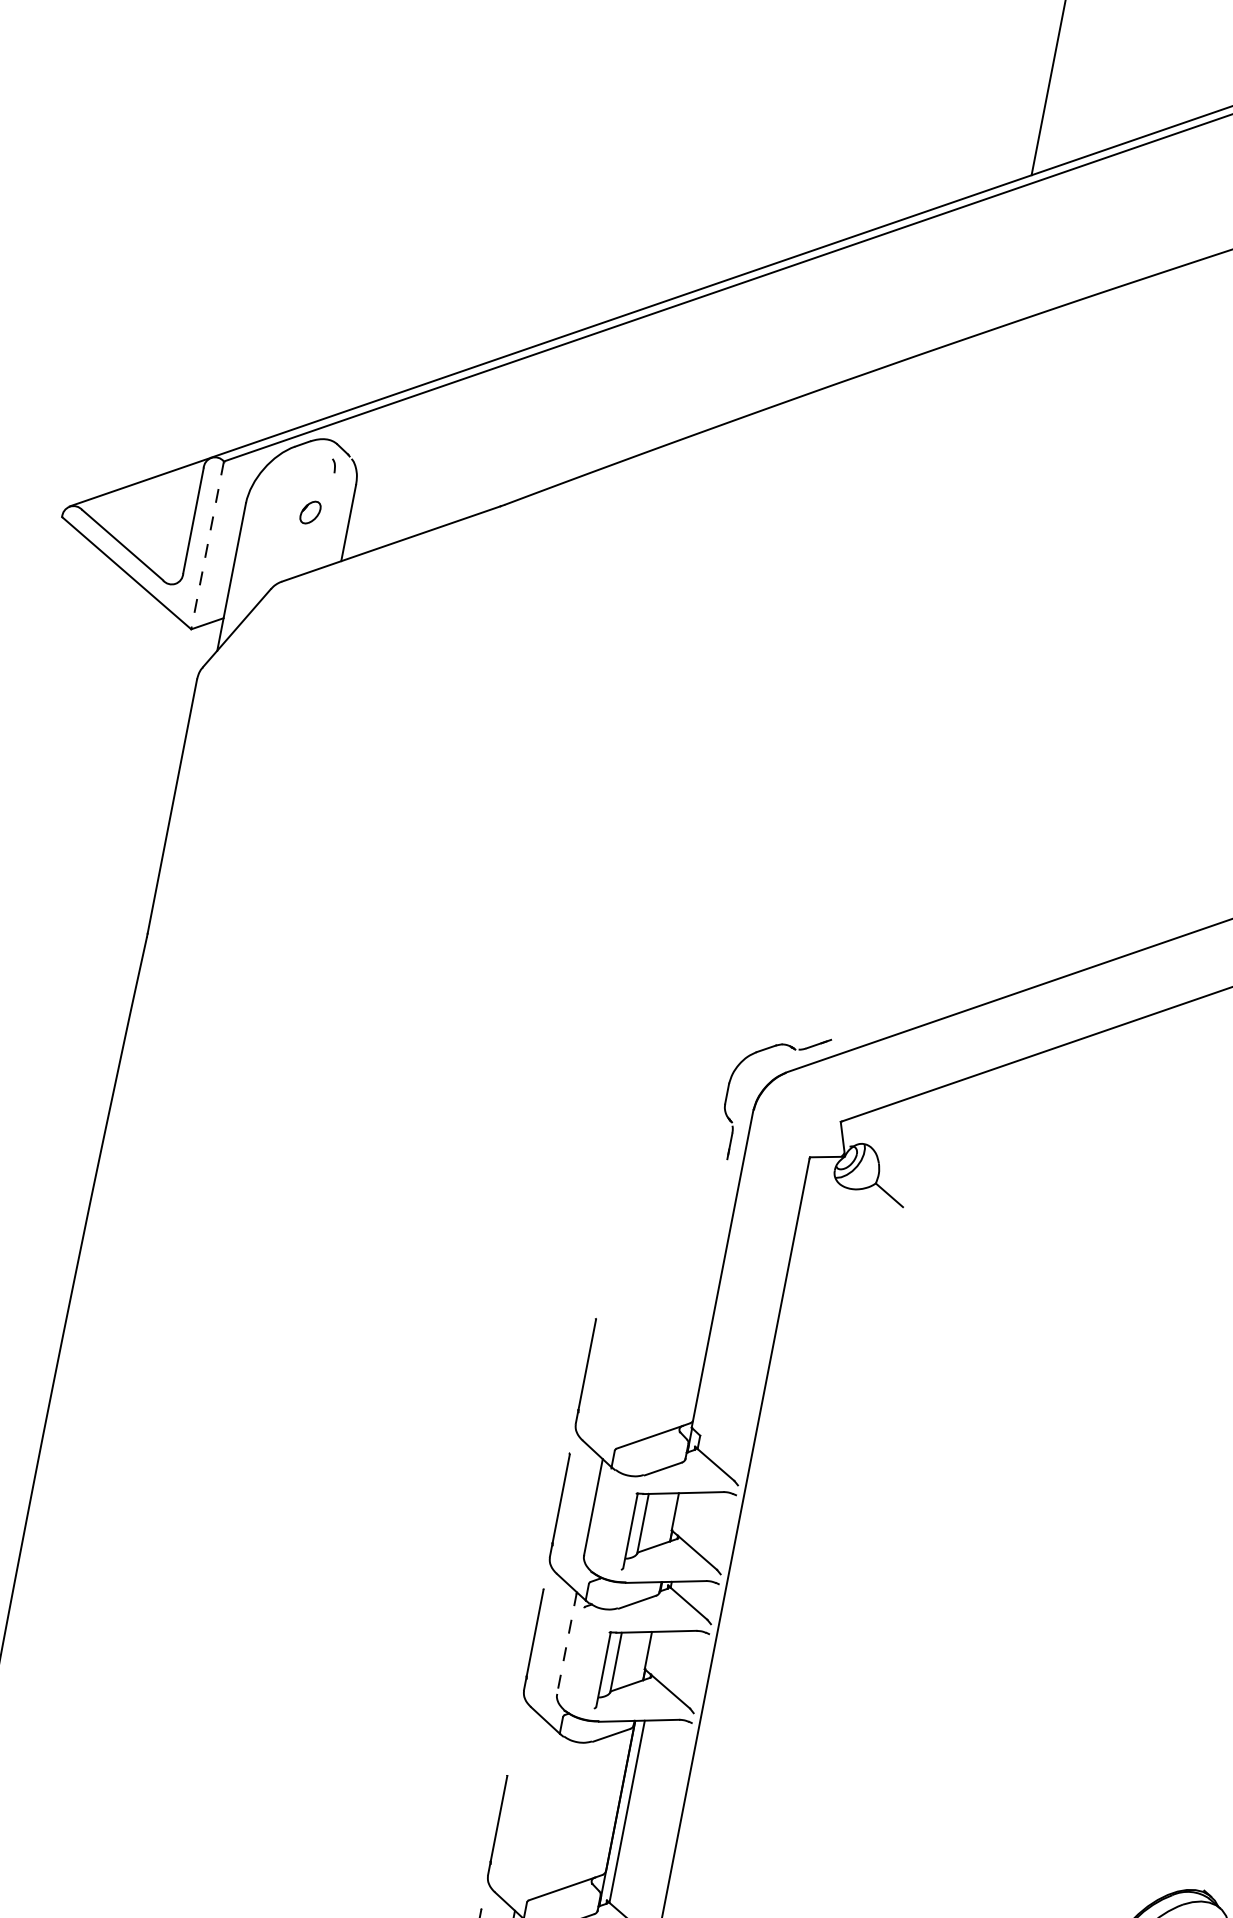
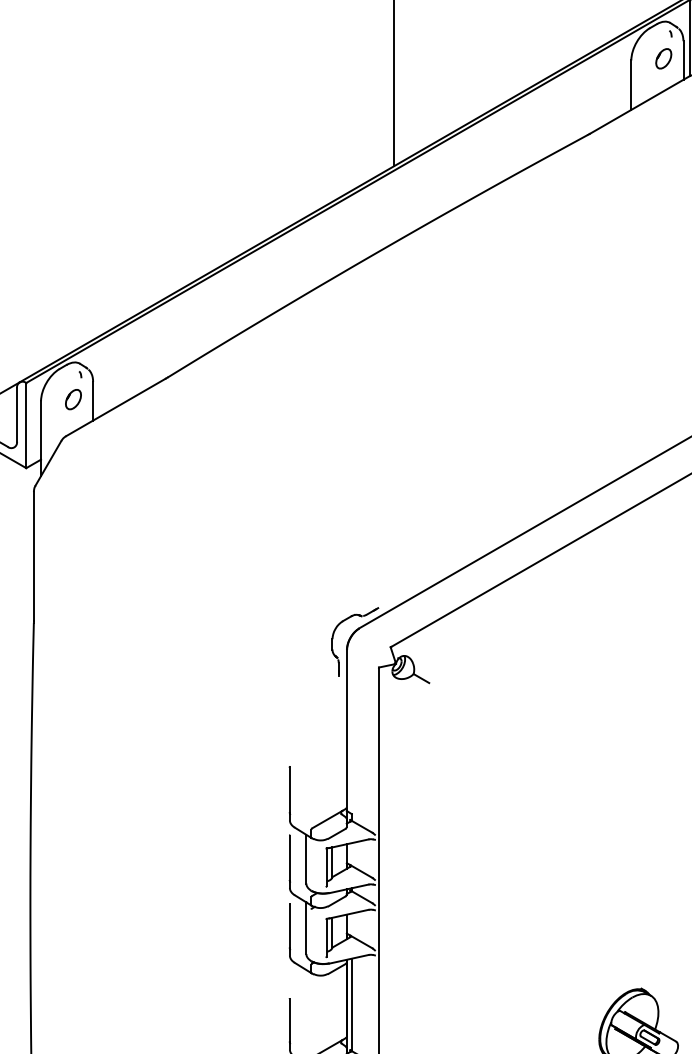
part: (310, 512) -> (73, 399), size x1.67
line: (208, 545) -> (26, 425), dashed -> solid
line: (567, 1643) -> (306, 928), dashed -> solid

